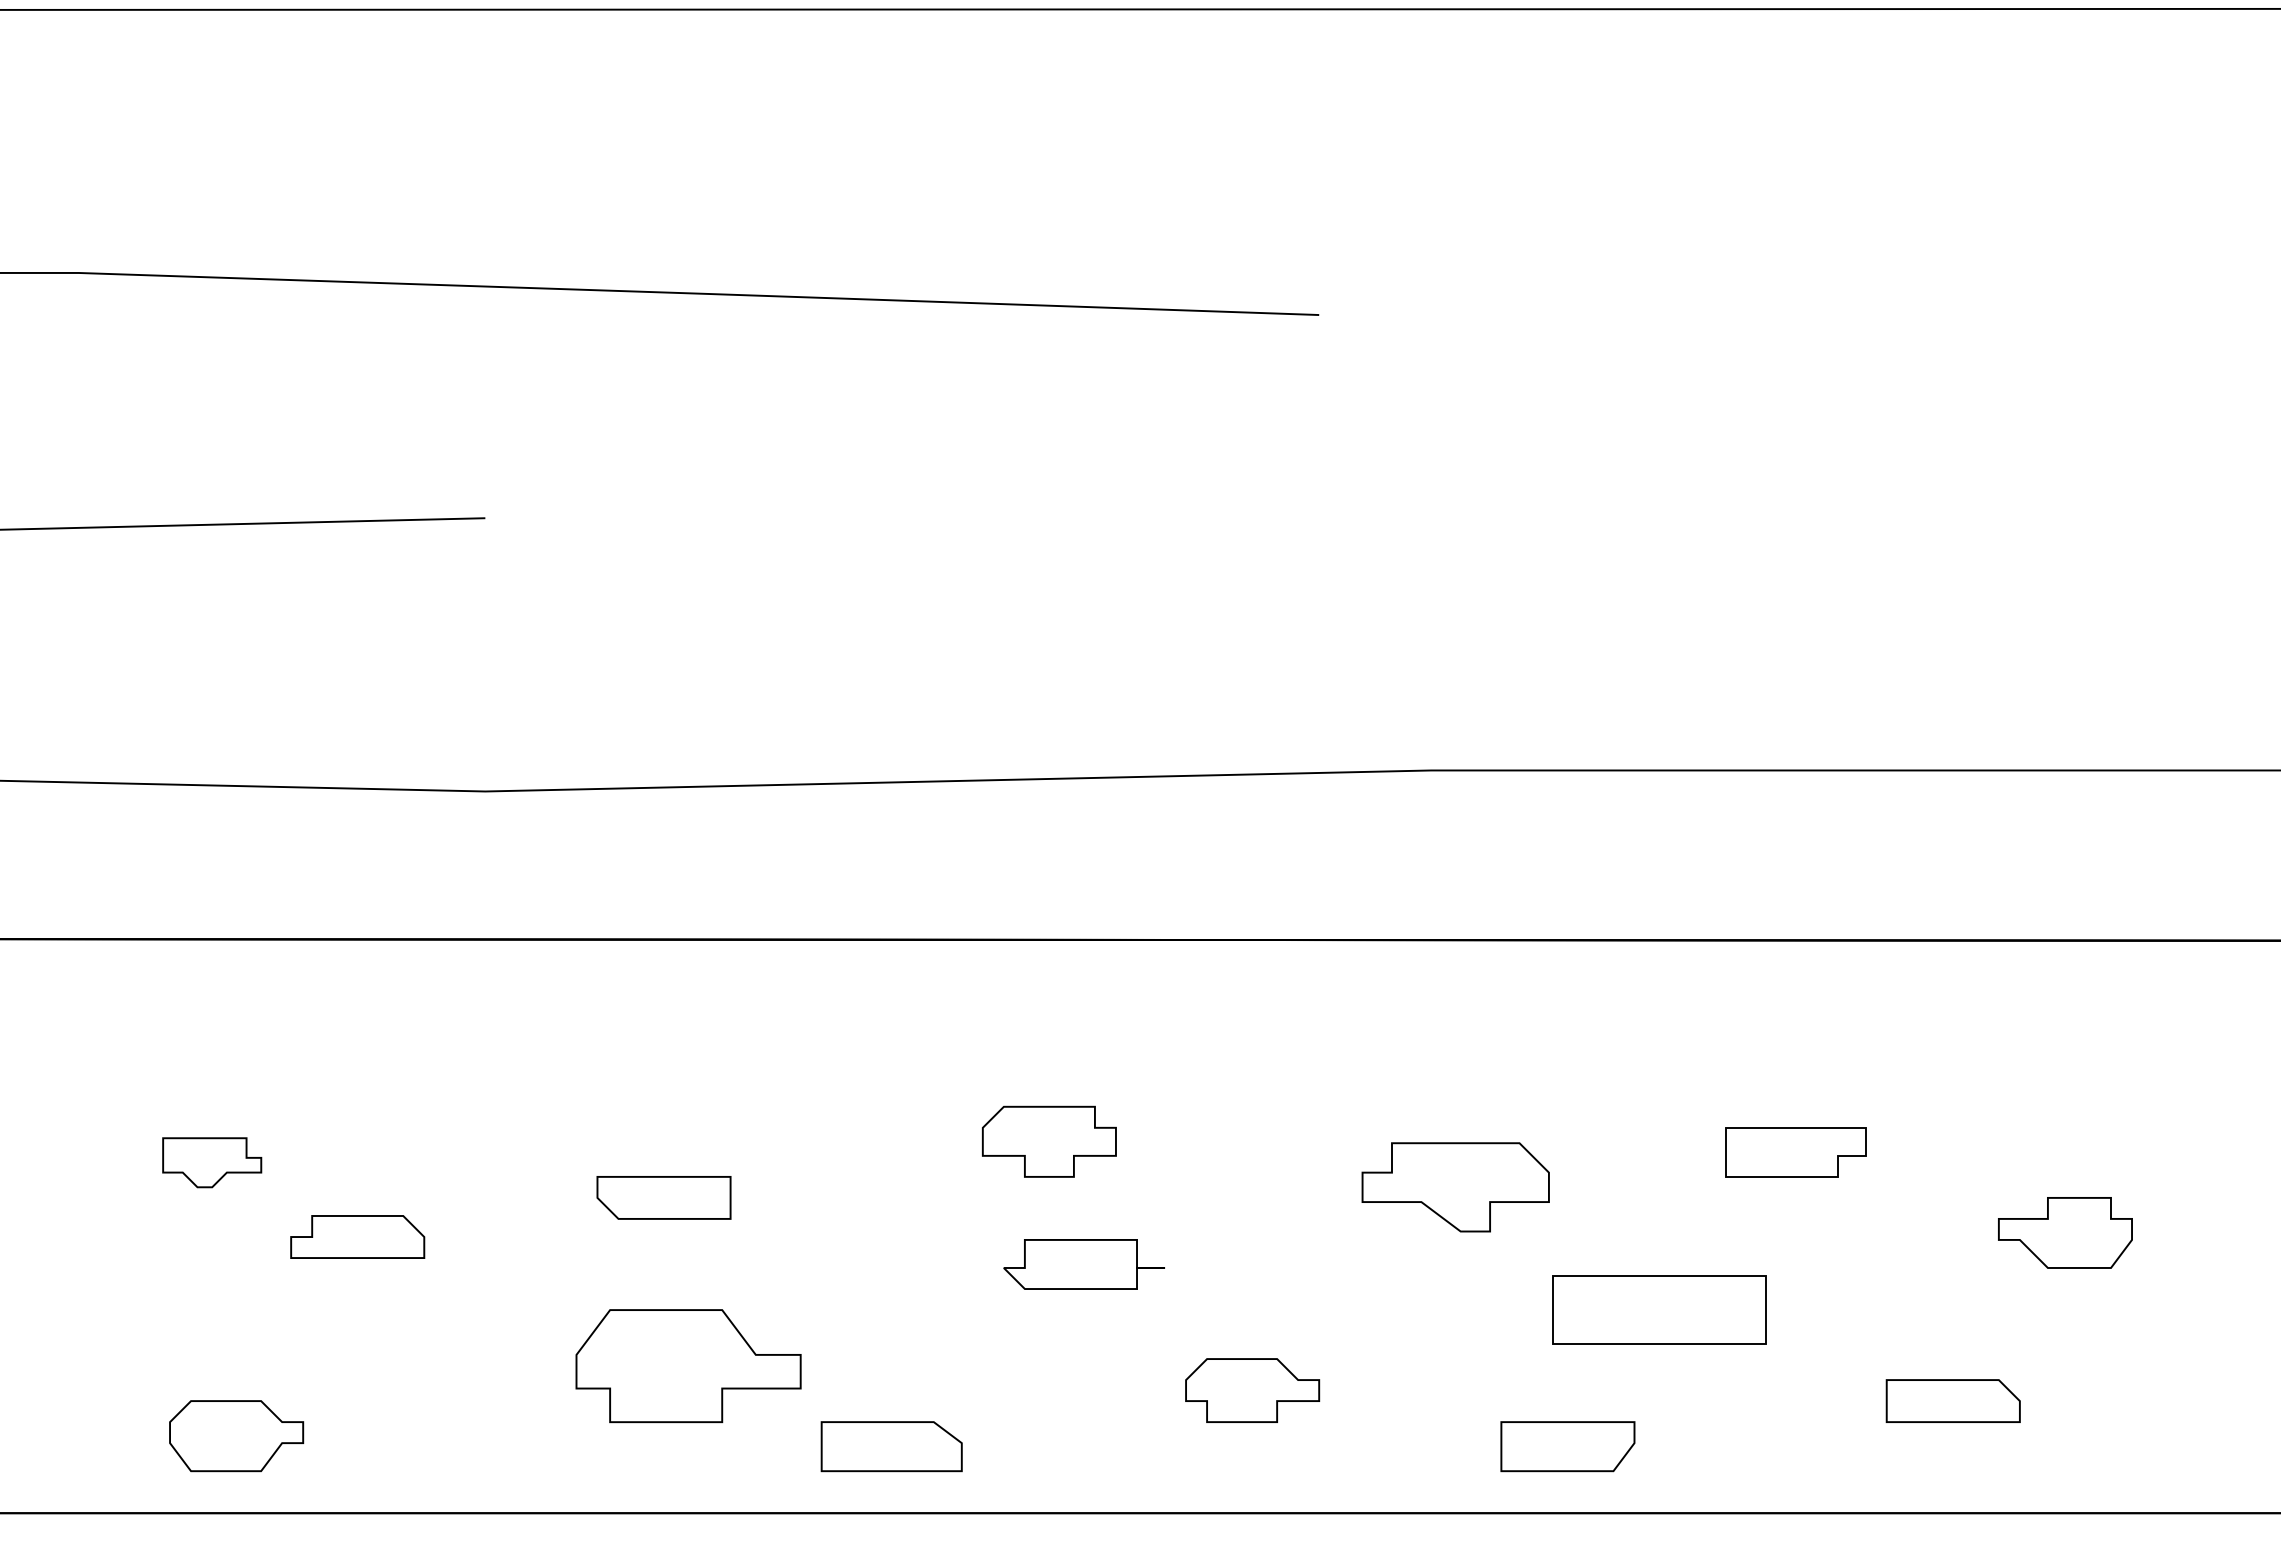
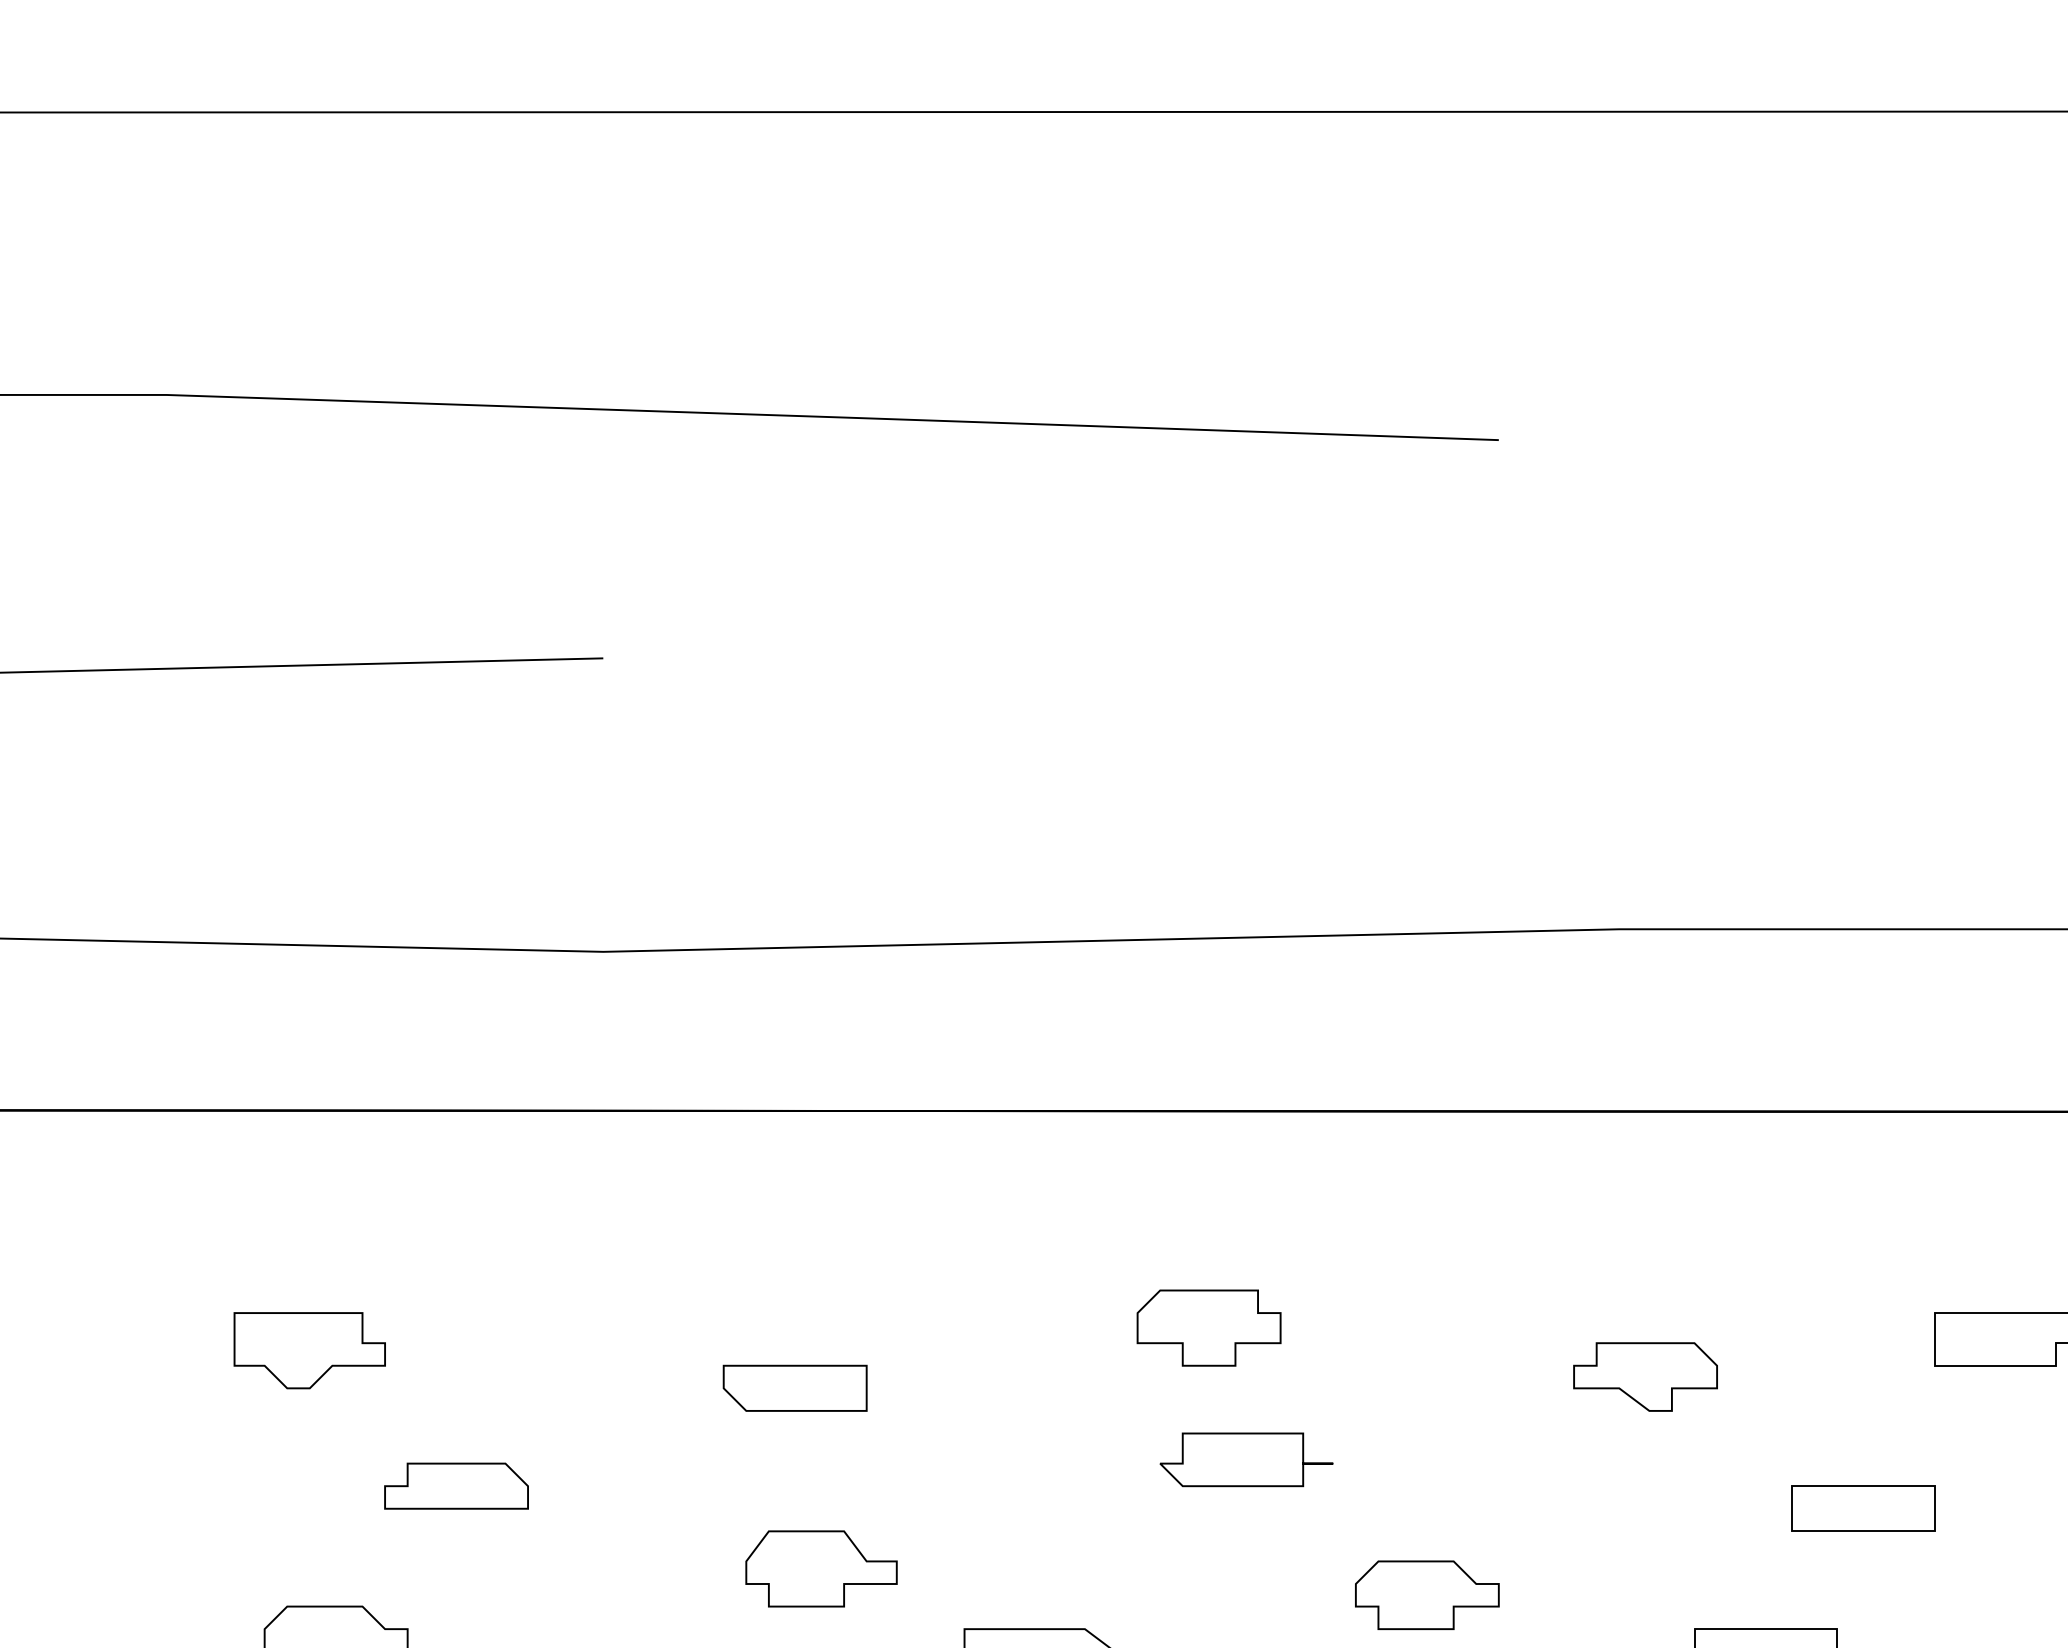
part: (212, 1162) -> (310, 1350), size x1.43
part: (1455, 1187) -> (1645, 1377), size x0.71
part: (357, 1236) -> (456, 1485), moved
part: (1658, 1309) -> (1863, 1508), size x0.62
part: (688, 1365) -> (821, 1568), size x0.62

